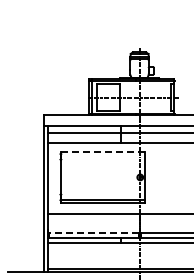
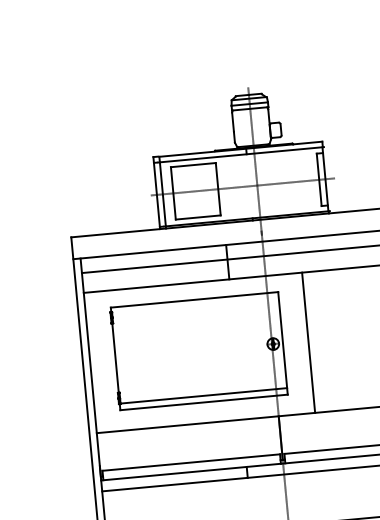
line: (102, 151) -> (193, 299), dashed -> solid
line: (157, 178) -> (307, 343), added
line: (93, 232) -> (190, 462), dashed -> solid

